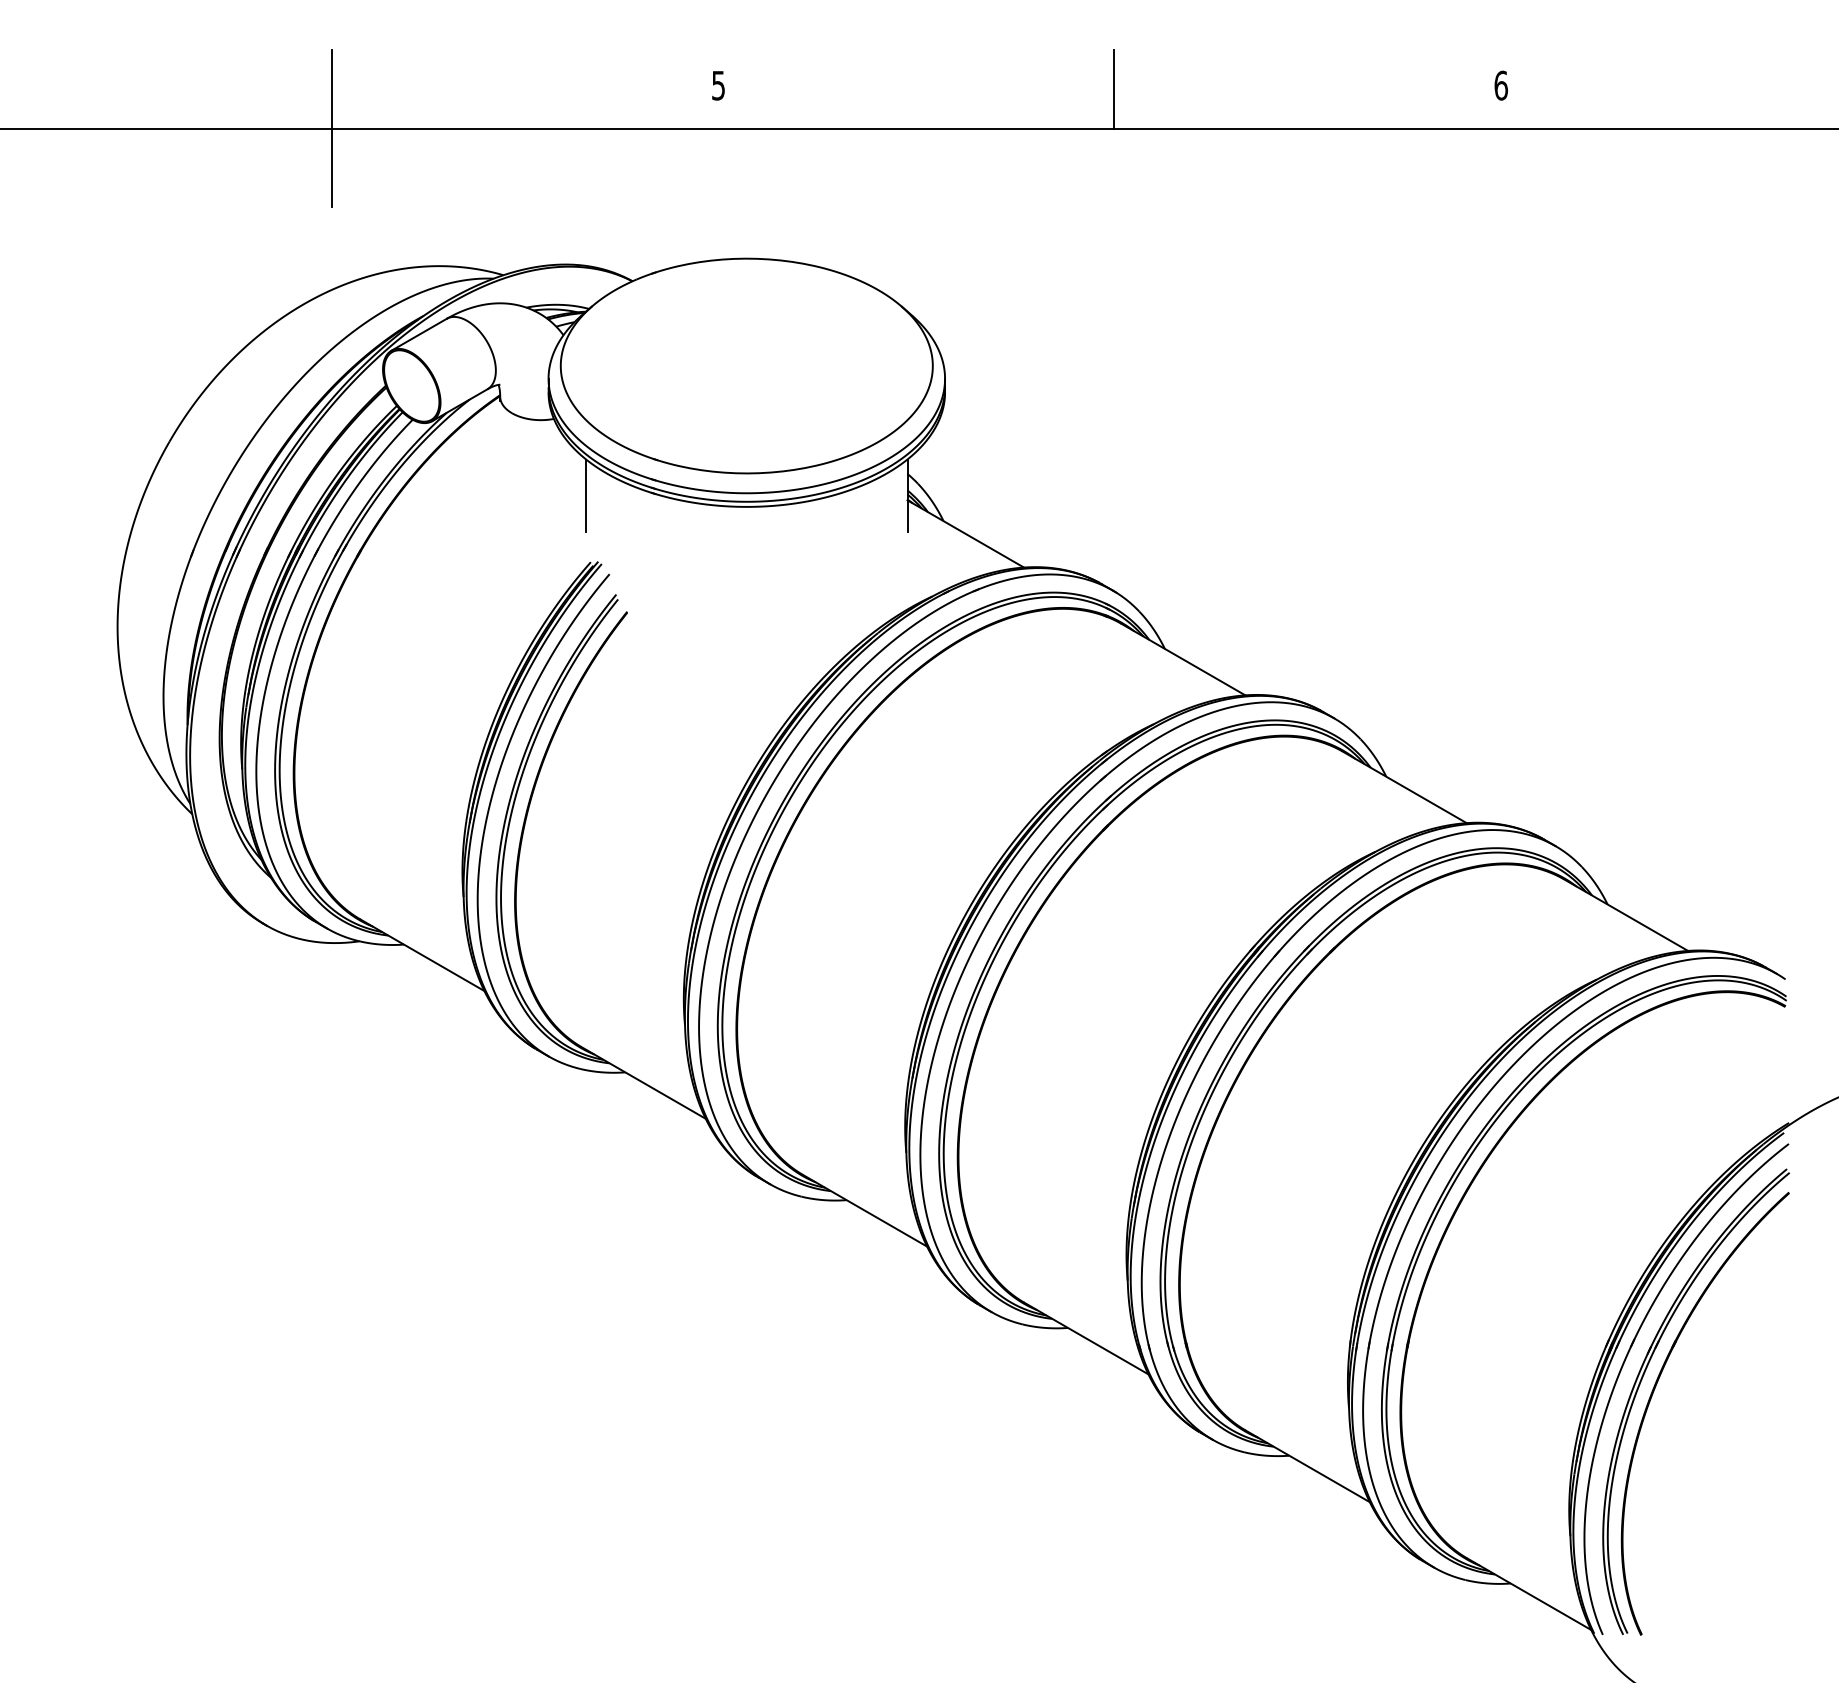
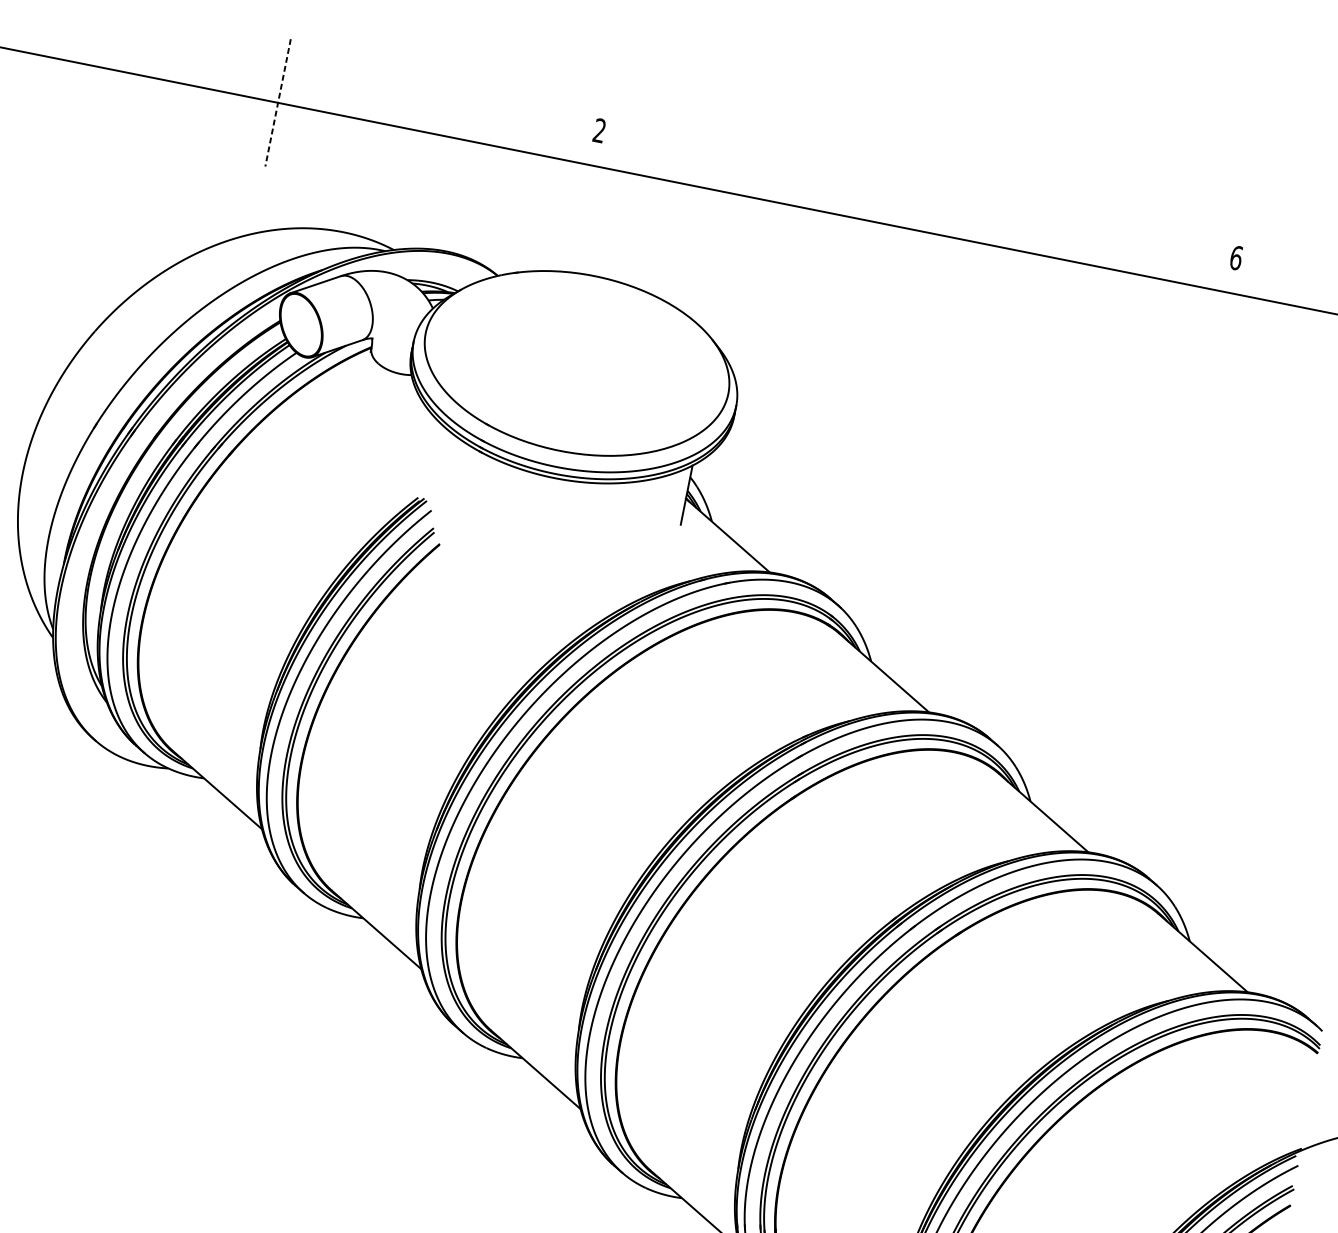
text: (718, 85) -> (599, 130), 5 -> 2
line: (1114, 89) -> (921, 198), removed
line: (331, 129) -> (277, 103), solid -> dashed
line: (586, 495) -> (425, 442), removed

